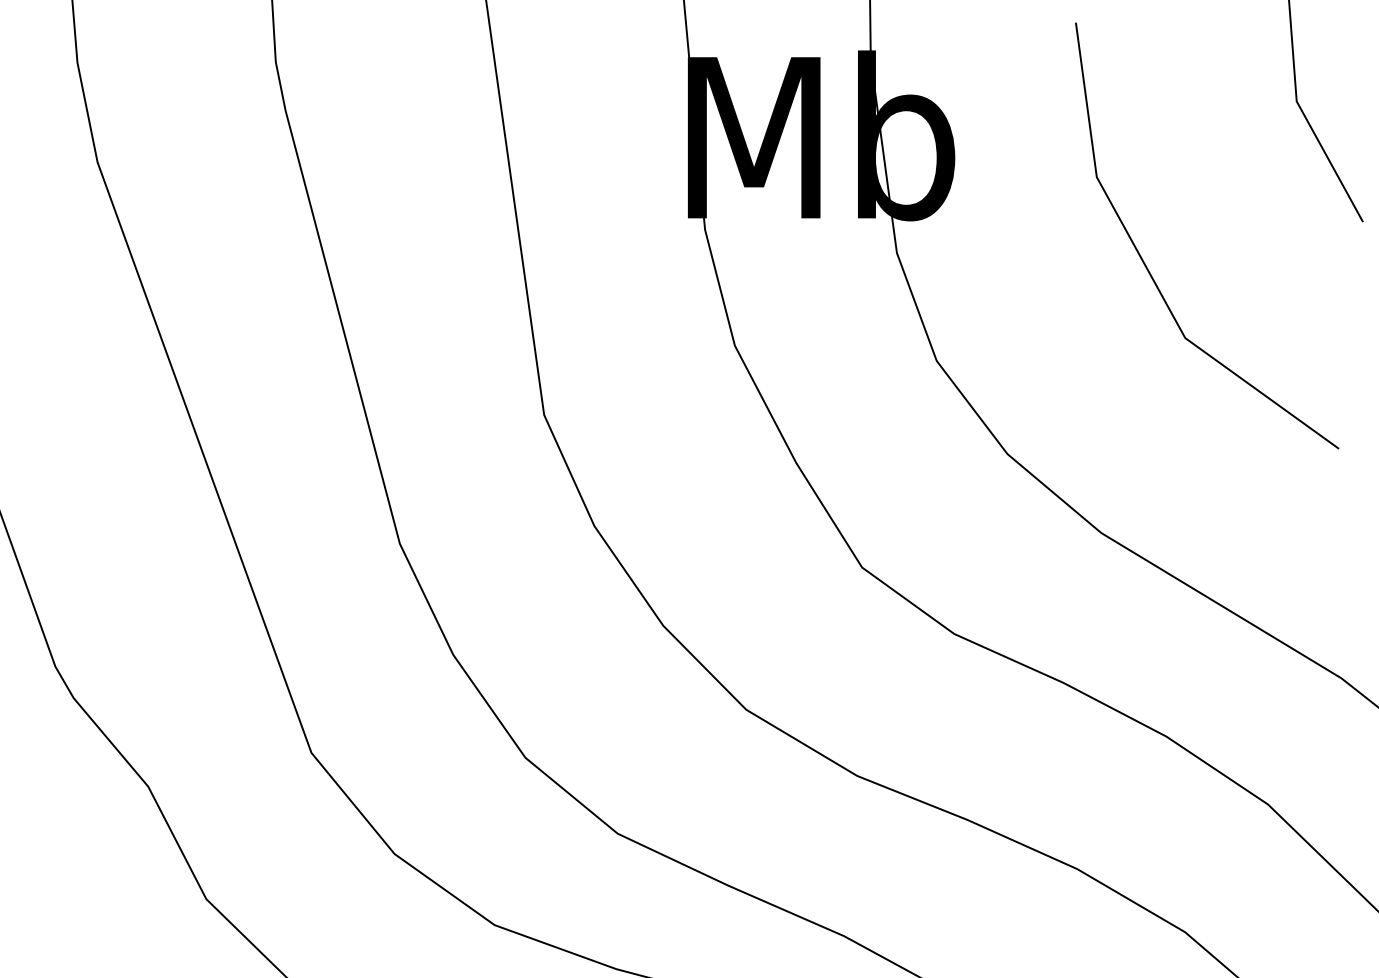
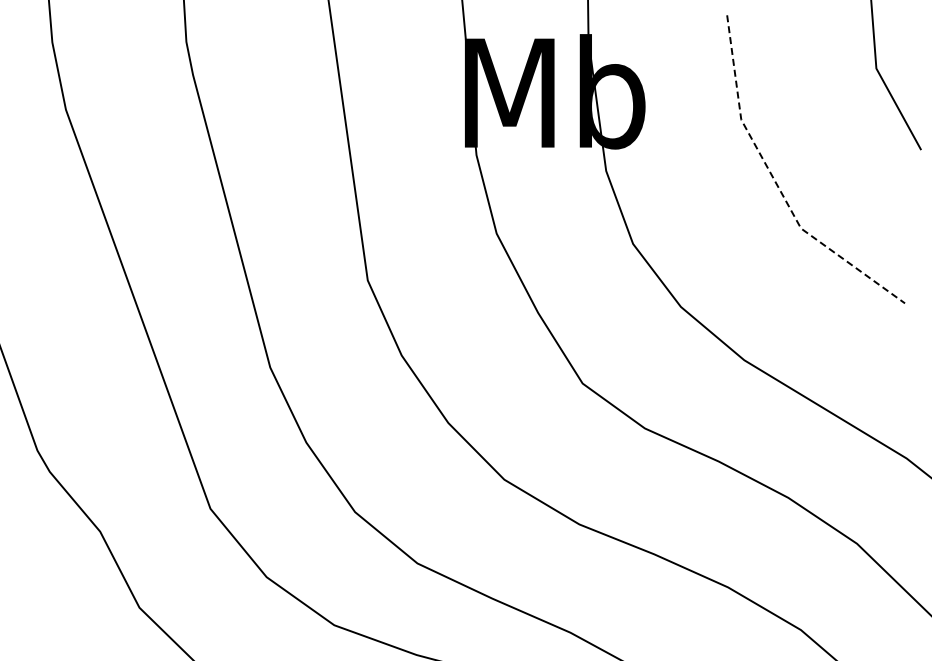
line: (1148, 272) -> (776, 184), solid -> dashed

